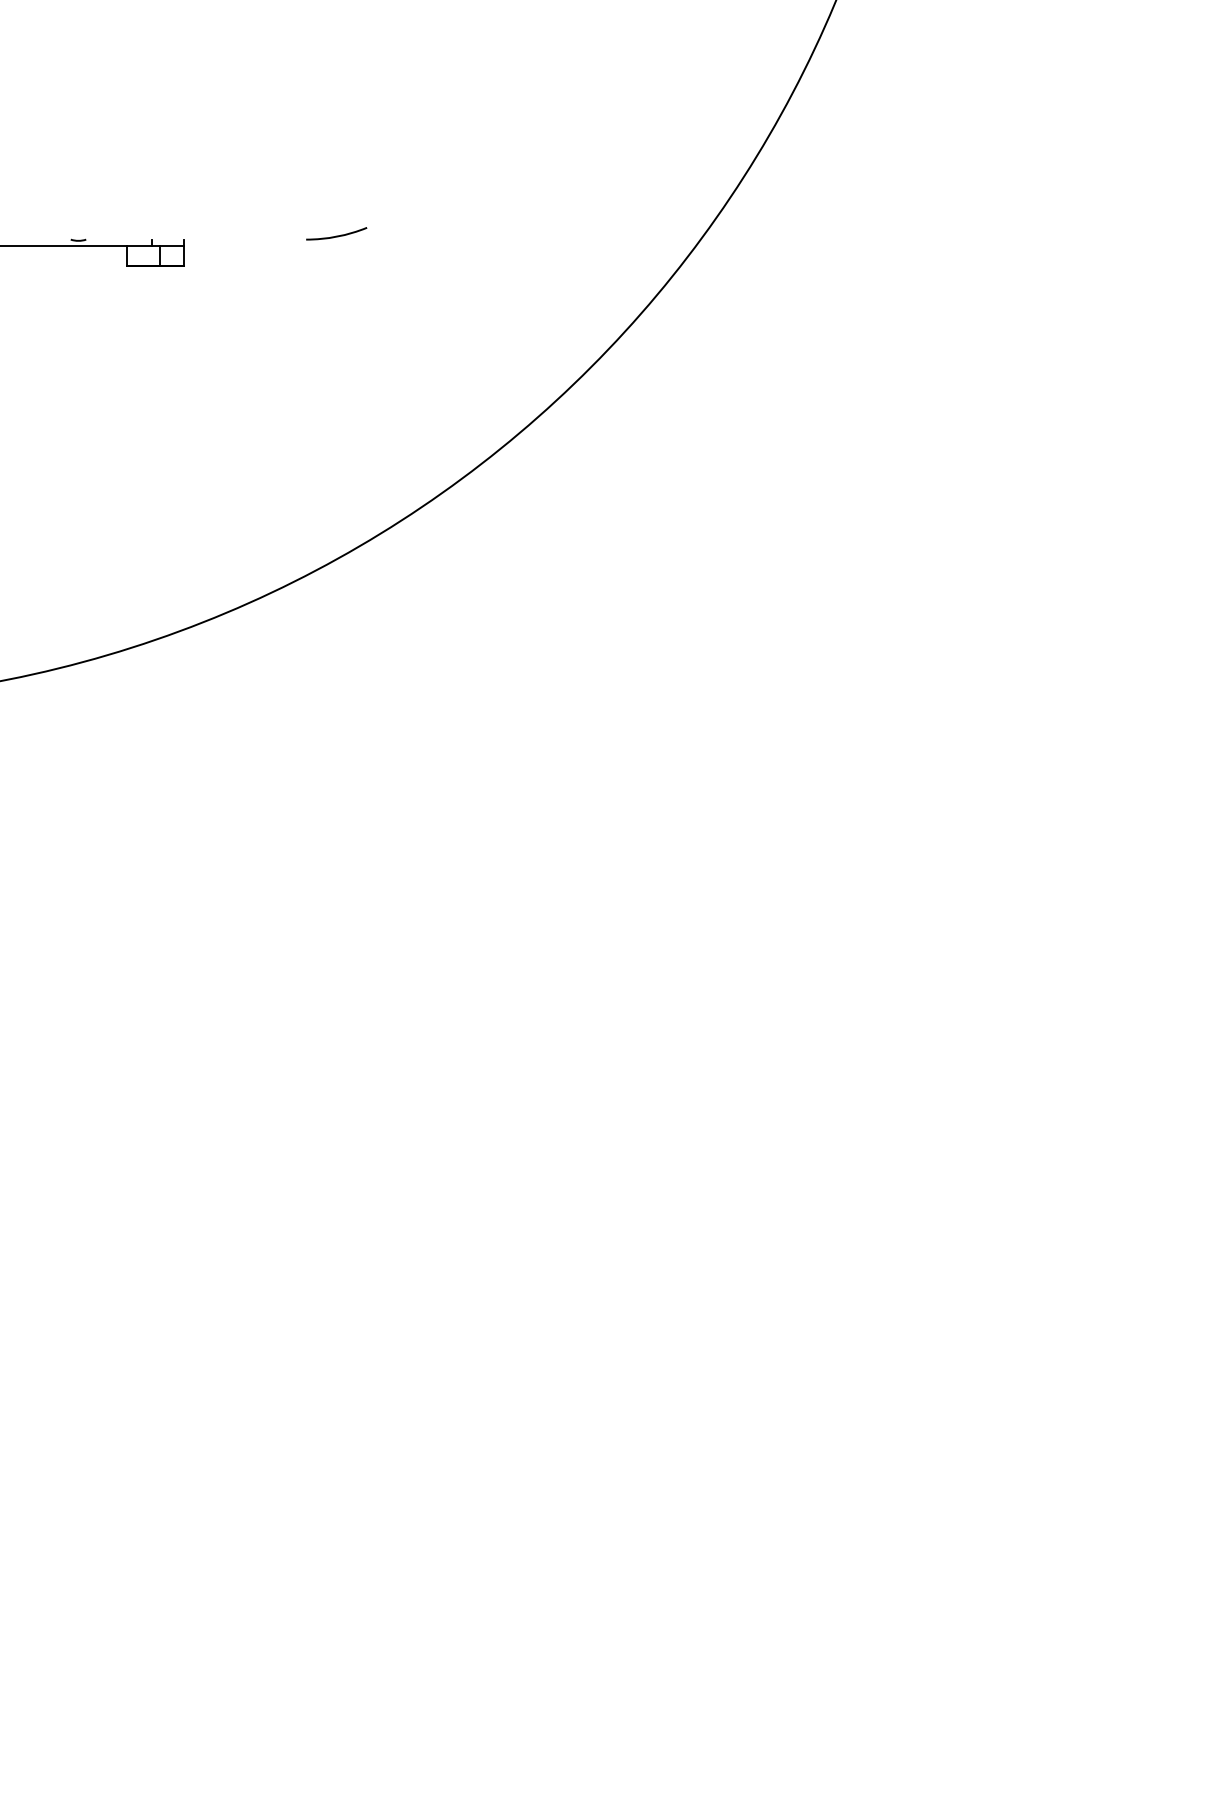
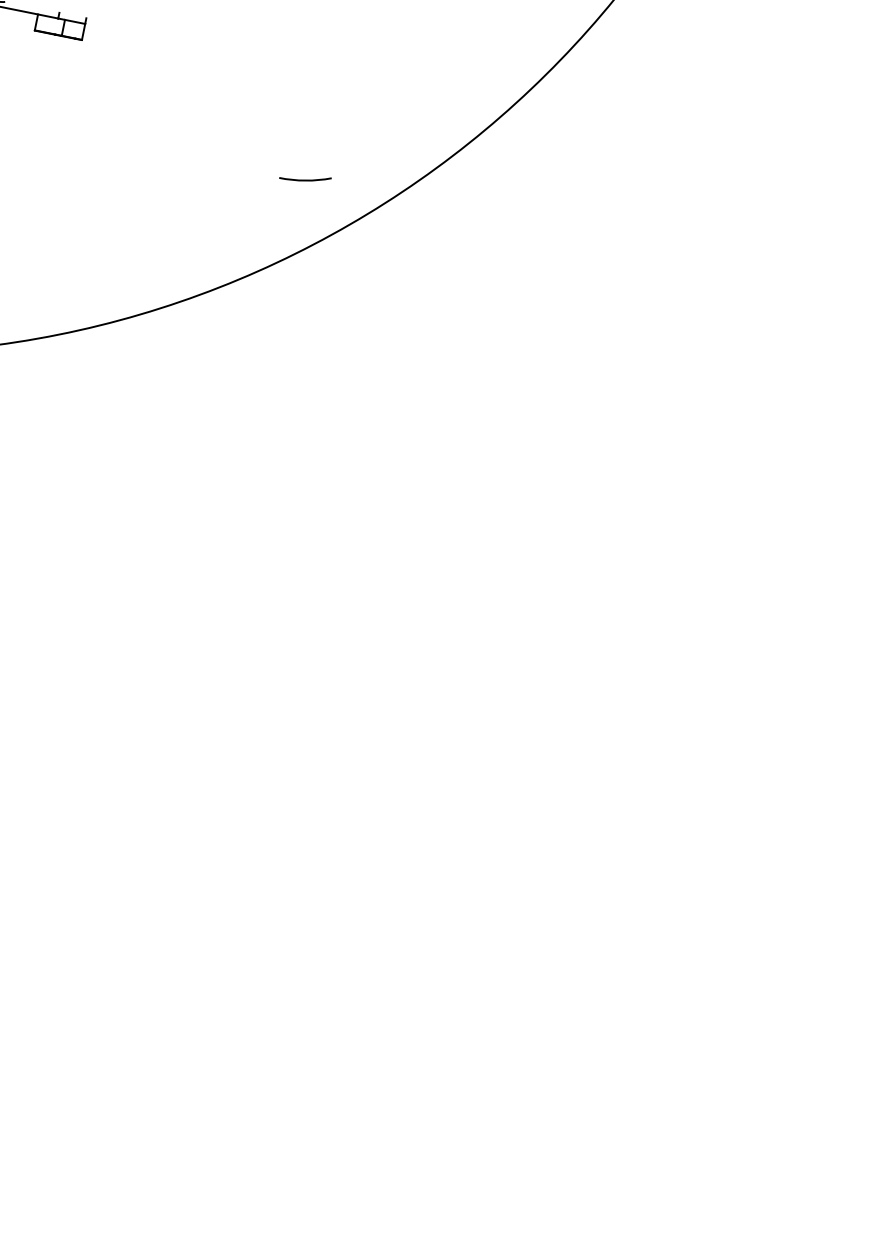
arc: (336, 235) -> (305, 179), moved

